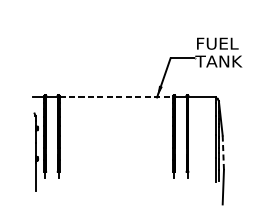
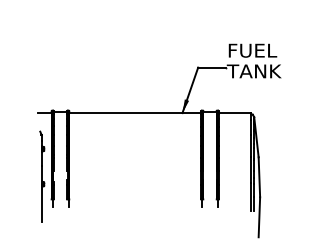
line: (116, 97) -> (135, 113), dashed -> solid
line: (223, 152) -> (259, 177), dashed -> solid

